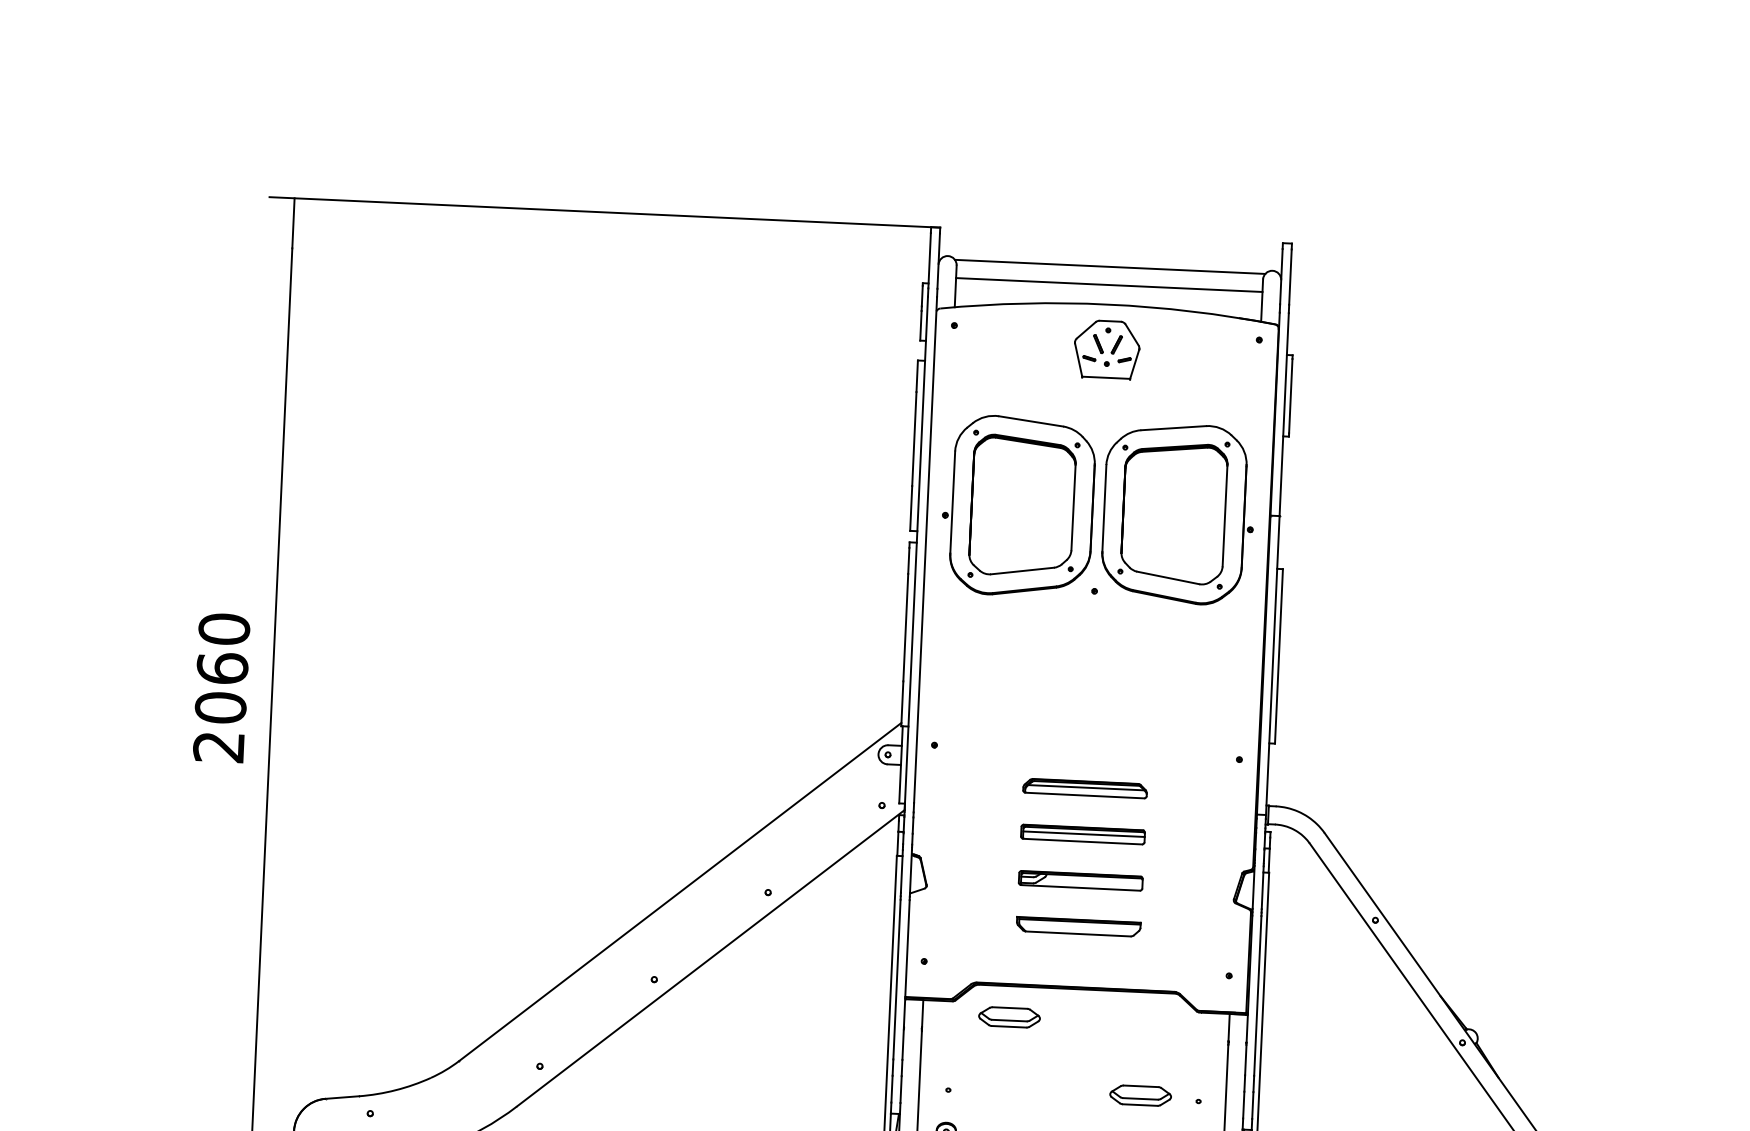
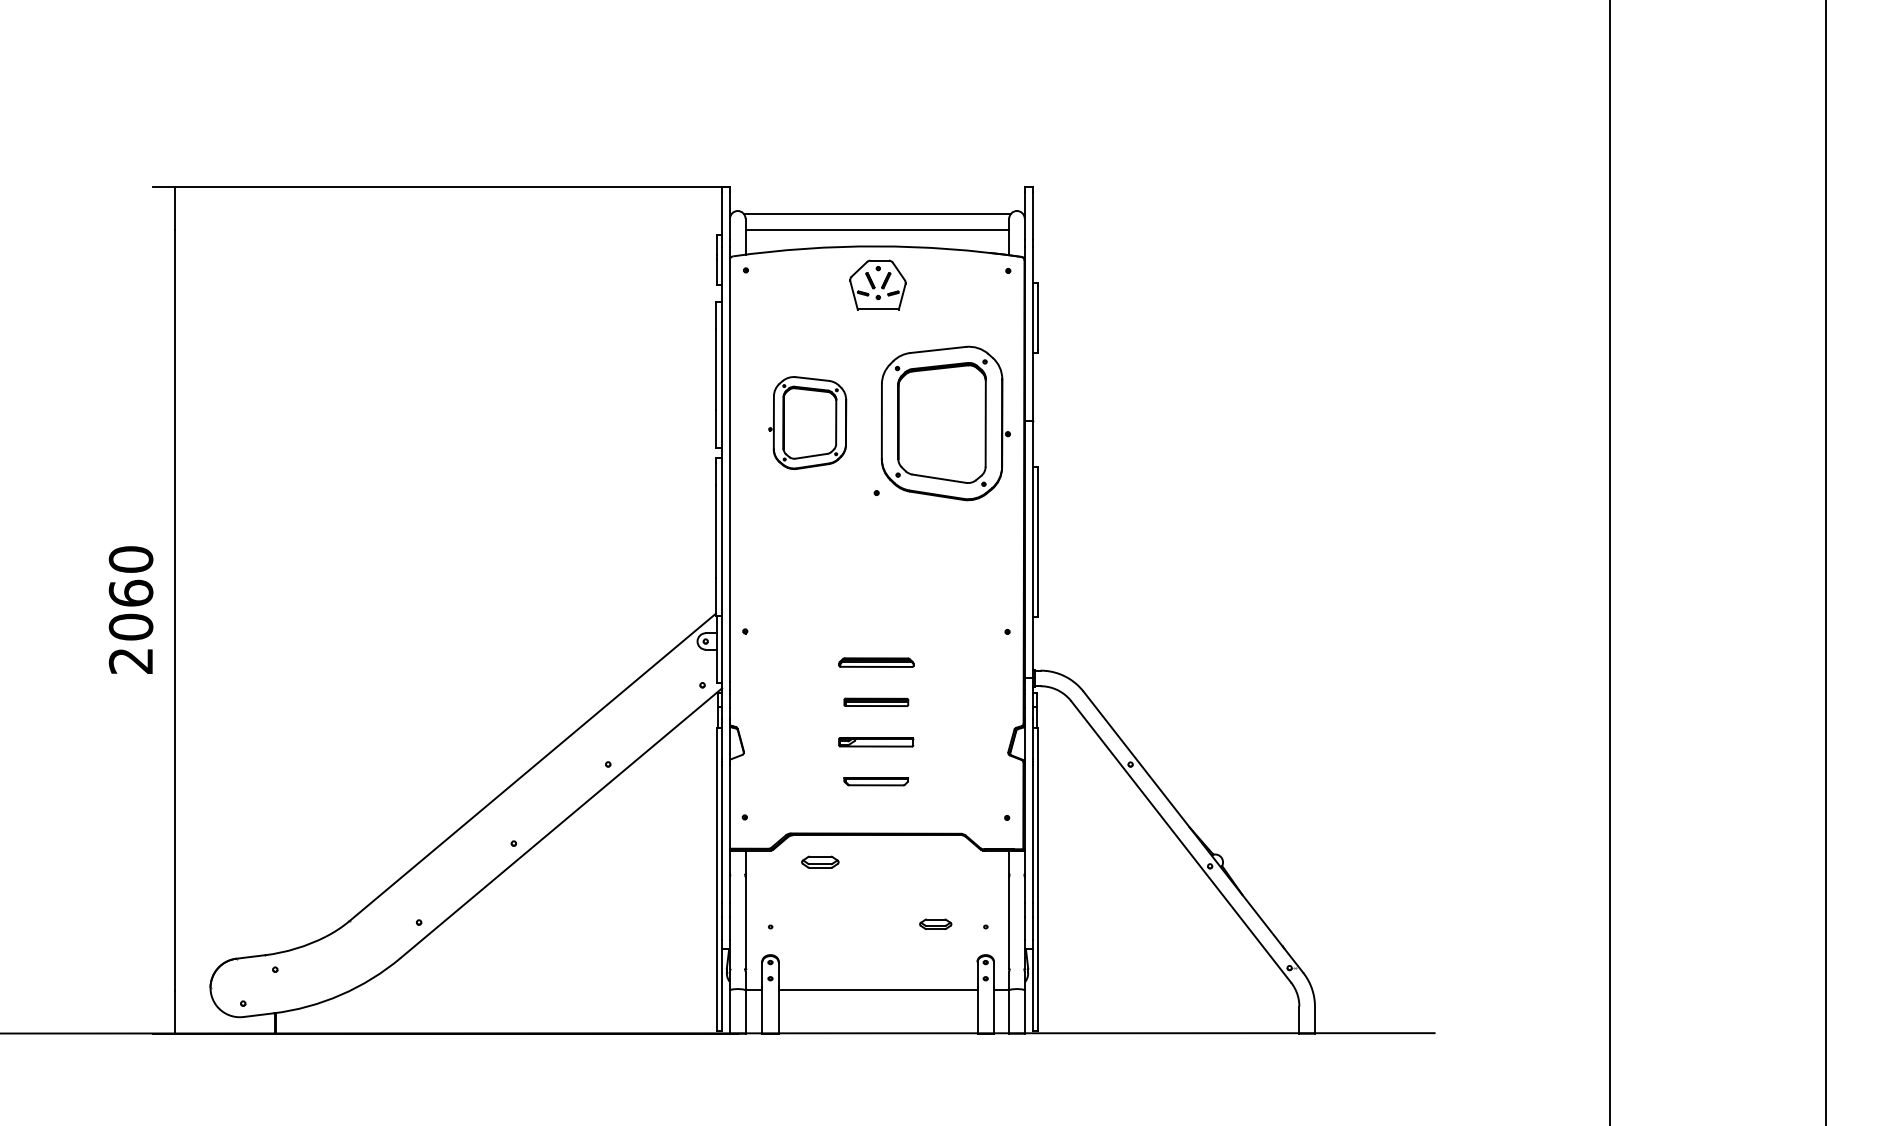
part: (1017, 505) -> (807, 422), size x0.6
part: (1085, 788) -> (876, 662), size x0.7
part: (1083, 834) -> (876, 702), size x0.6
part: (1081, 881) -> (876, 742), size x0.7
part: (1079, 926) -> (876, 781), size x0.6
part: (1009, 1017) -> (820, 862), size x0.7
part: (1140, 1095) -> (935, 924), size x0.6

